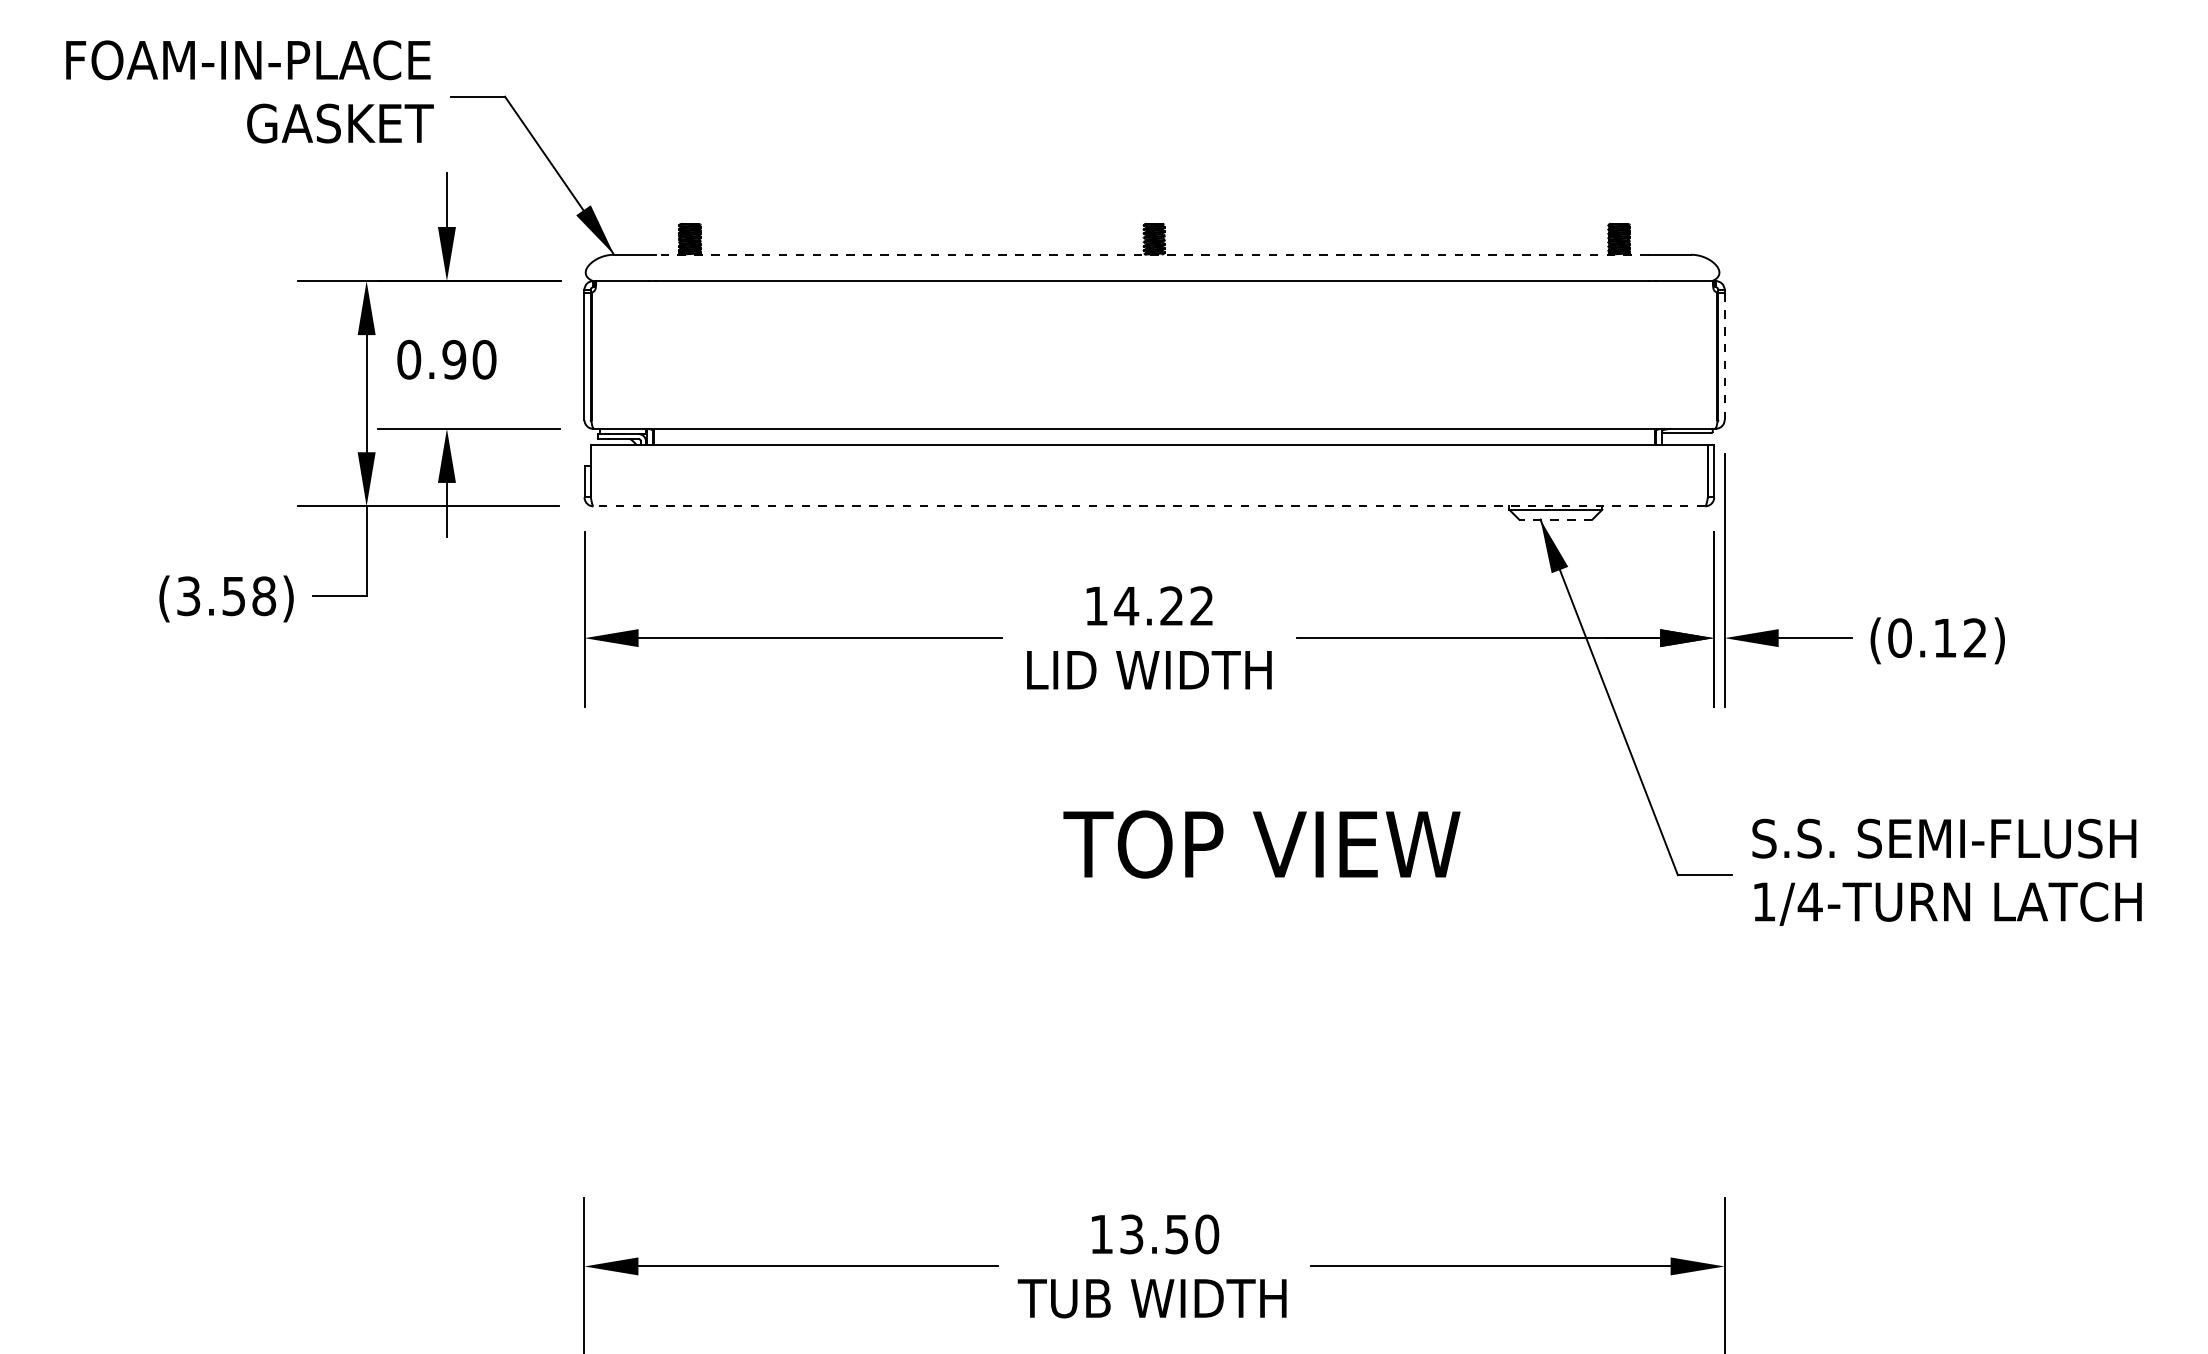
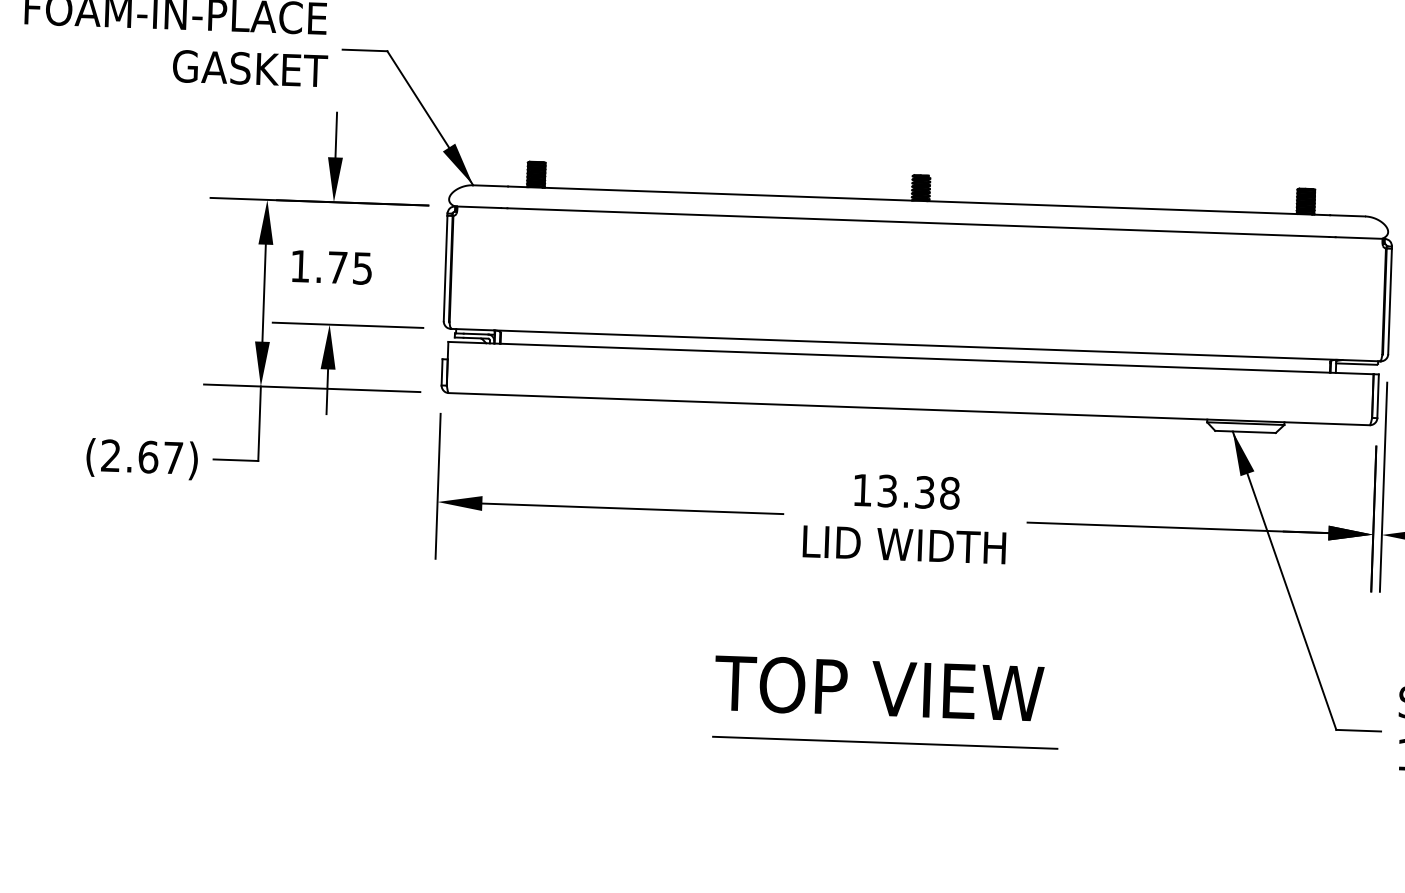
line: (1152, 254) -> (919, 200), dashed -> solid
line: (1724, 356) -> (1389, 301), dashed -> solid
text: (446, 359) -> (331, 267), 0.90 -> 1.75
line: (1149, 506) -> (909, 409), dashed -> solid
line: (1555, 519) -> (1245, 431), dashed -> solid
text: (226, 596) -> (142, 457), (3.58) -> (2.67)
text: (1163, 605) -> (918, 491), 14.22 -> 13.38
text: (1261, 844) -> (878, 688), moved
line: (1134, 909) -> (885, 742), added

